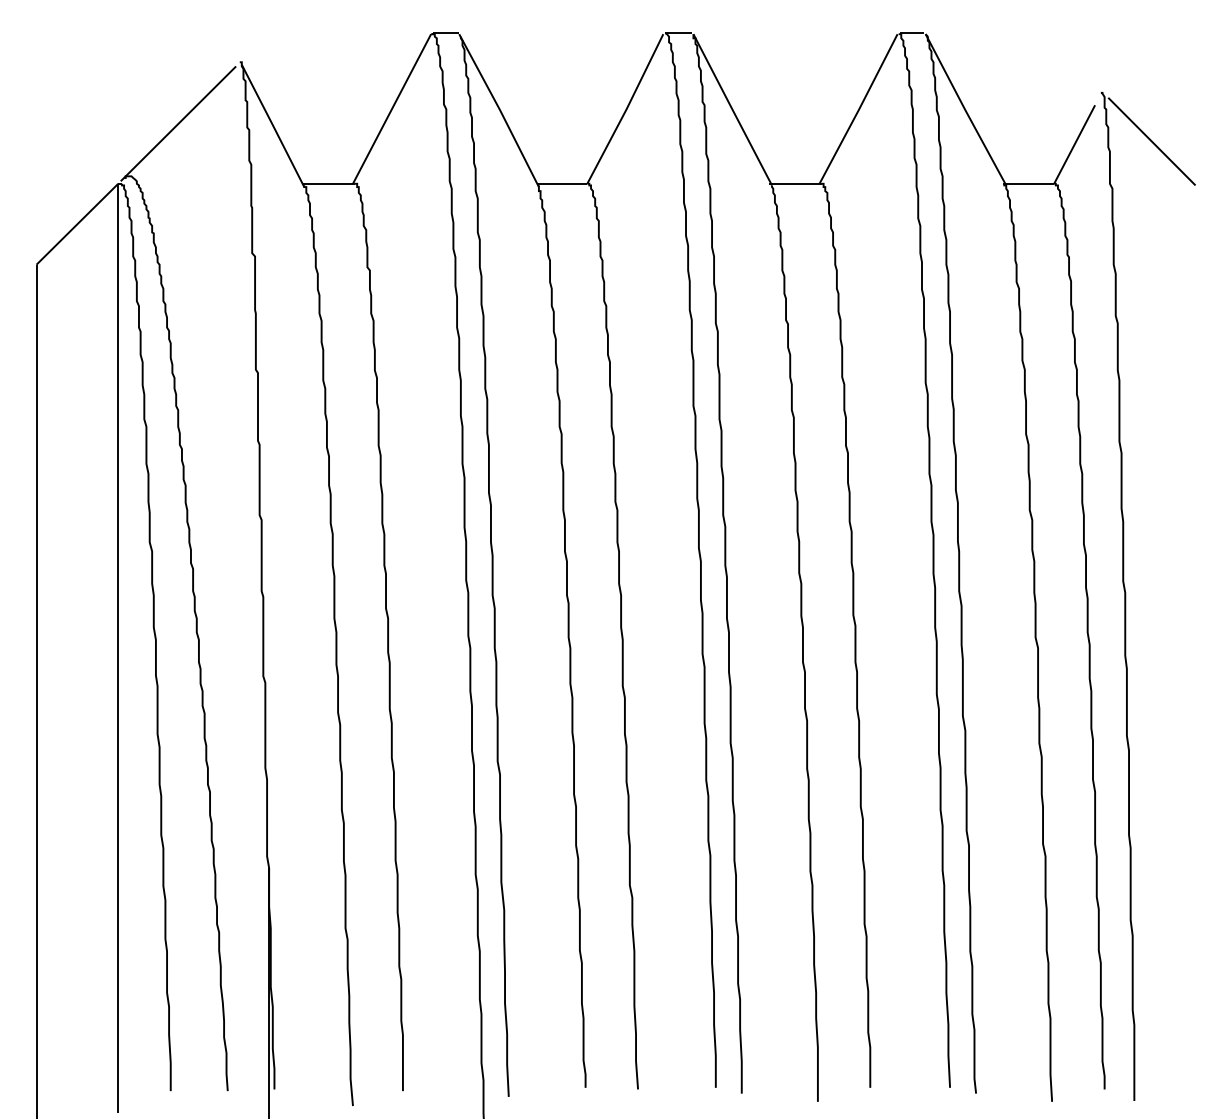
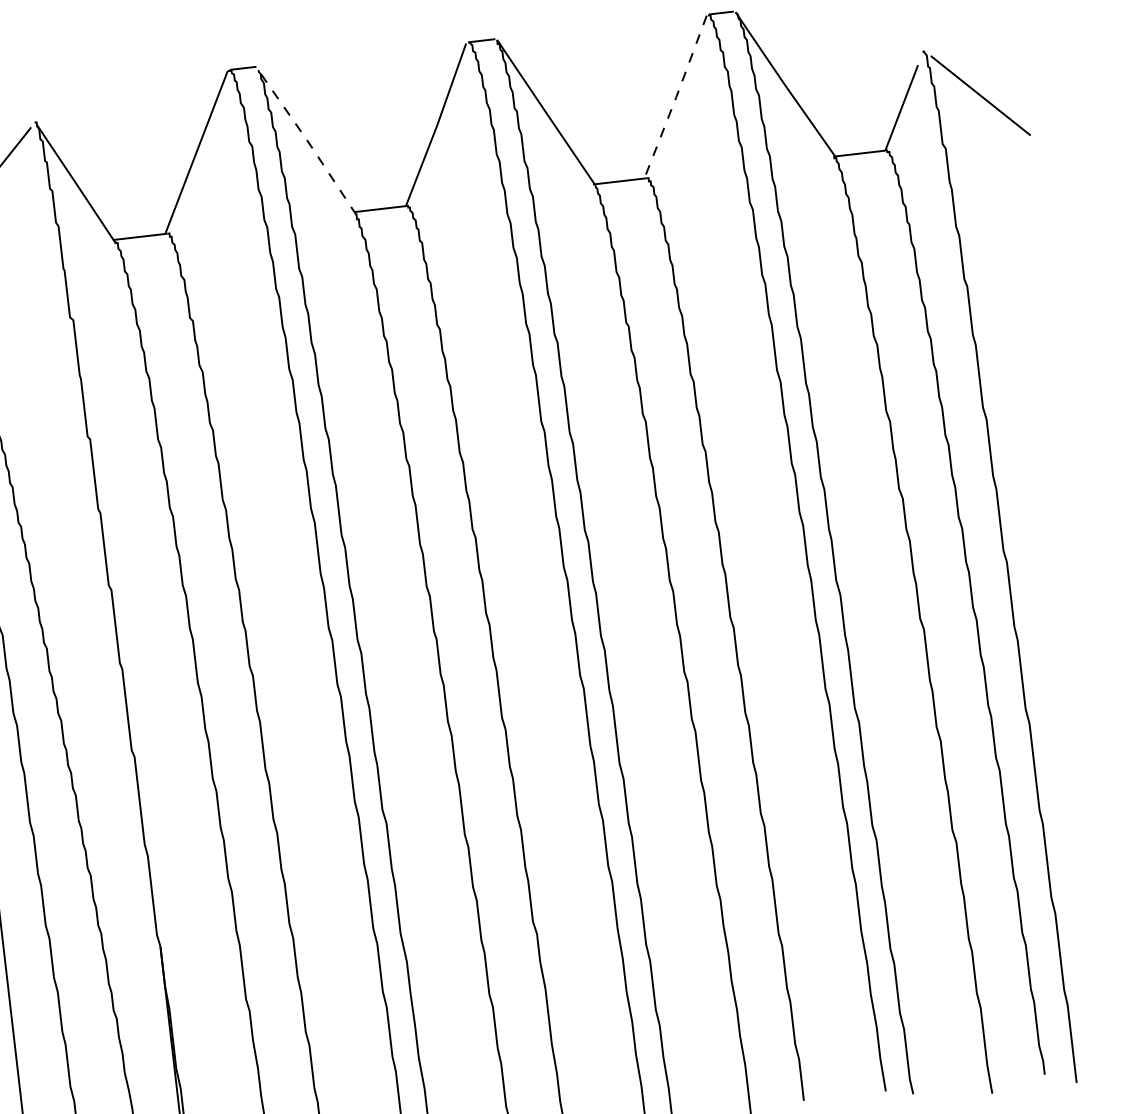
line: (859, 109) -> (676, 97), solid -> dashed
line: (500, 110) -> (308, 141), solid -> dashed

